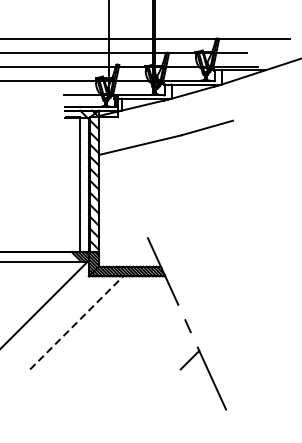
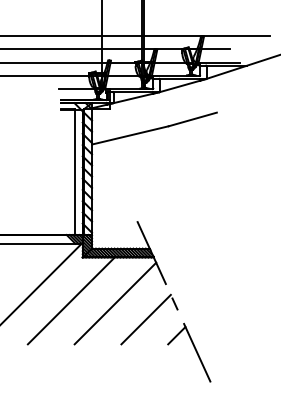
line: (76, 322) -> (71, 300), dashed -> solid
line: (124, 325) -> (115, 303), added
line: (156, 342) -> (145, 319), added

